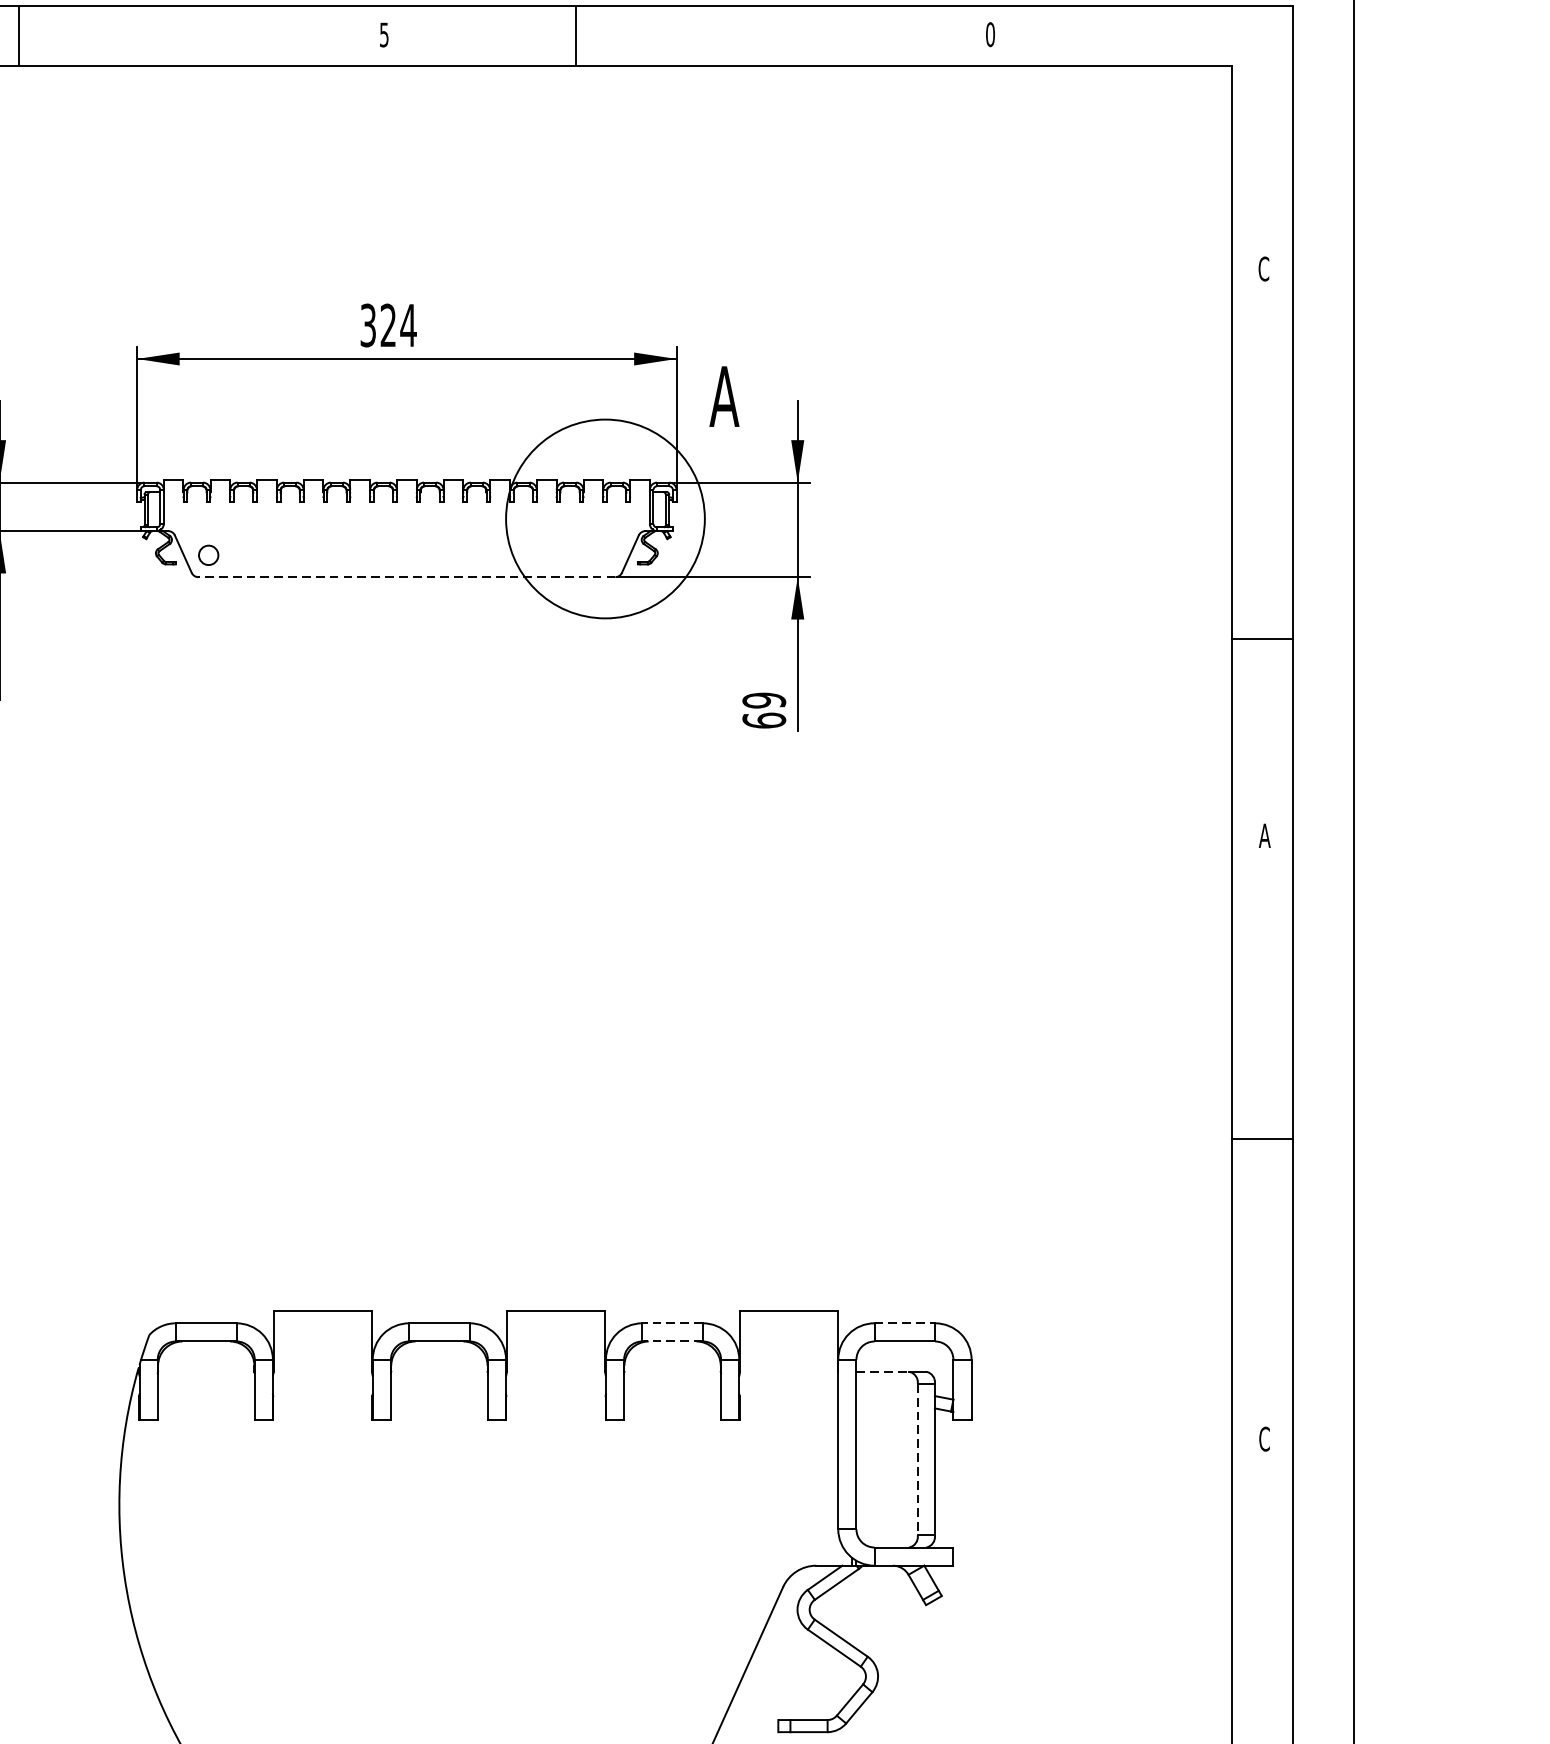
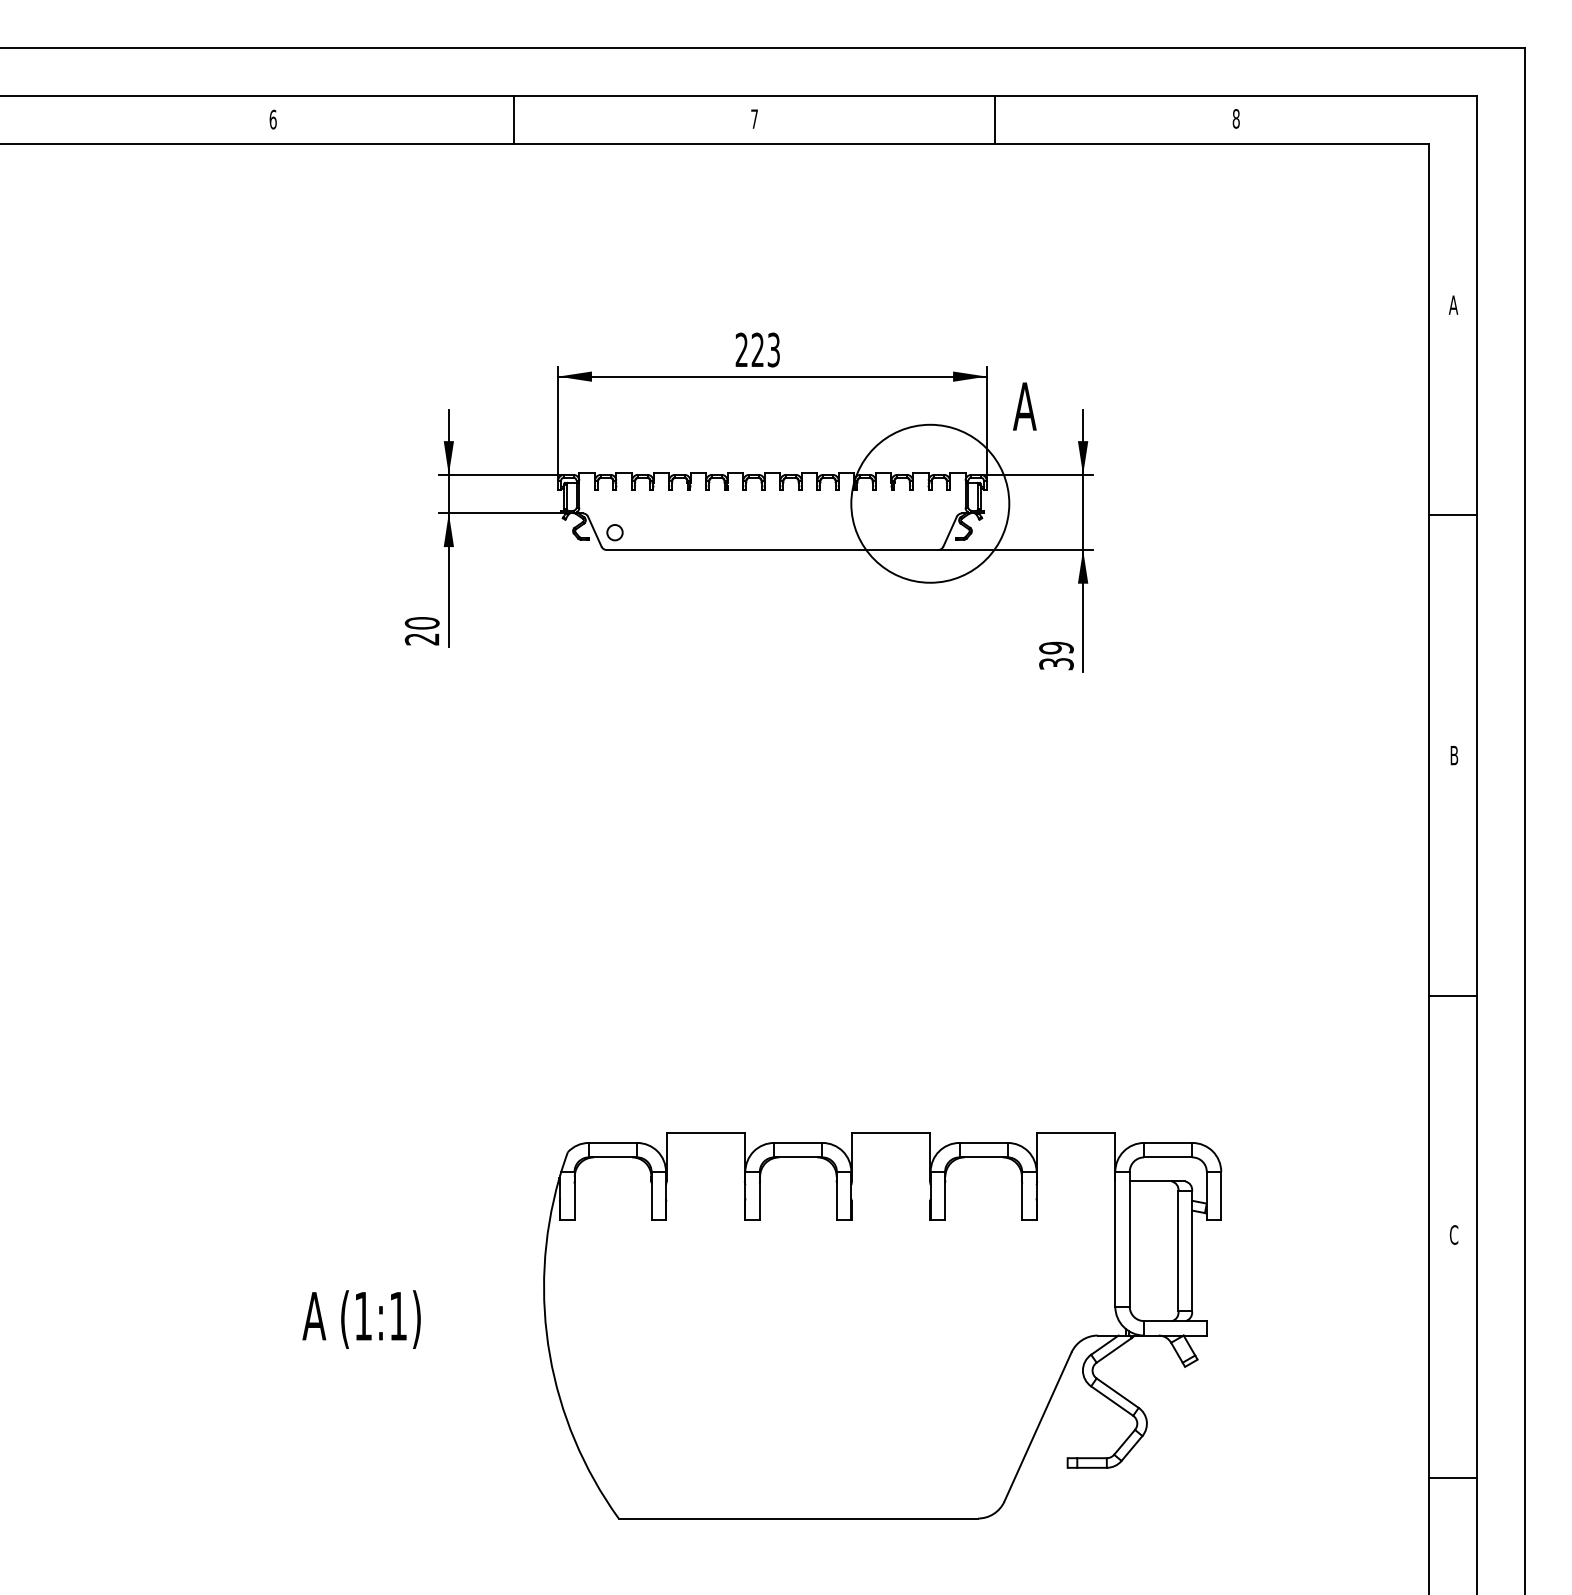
text: (989, 34) -> (1235, 118), 0 -> 8
text: (384, 35) -> (754, 119), 5 -> 7
line: (19, 36) -> (513, 120), moved
line: (576, 36) -> (995, 120), moved
text: (1263, 269) -> (1453, 305), C -> A
text: (388, 324) -> (757, 349), 324 -> 223
line: (406, 577) -> (772, 550), dashed -> solid
line: (1262, 638) -> (1452, 514), moved
text: (764, 719) -> (1056, 663), 69 -> 39
text: (1263, 835) -> (1453, 755), A -> B
line: (672, 1322) -> (983, 1142), dashed -> solid
line: (905, 1322) -> (1168, 1142), dashed -> solid
line: (672, 1341) -> (983, 1157), dashed -> solid
line: (882, 1371) -> (1150, 1181), dashed -> solid
line: (917, 1459) -> (1178, 1251), dashed -> solid

